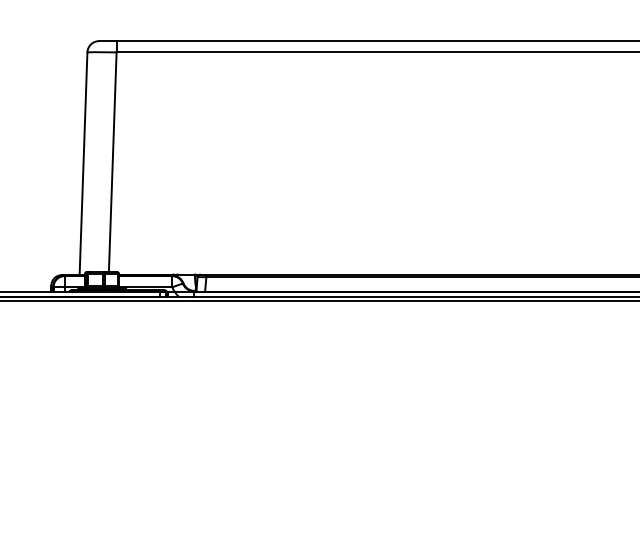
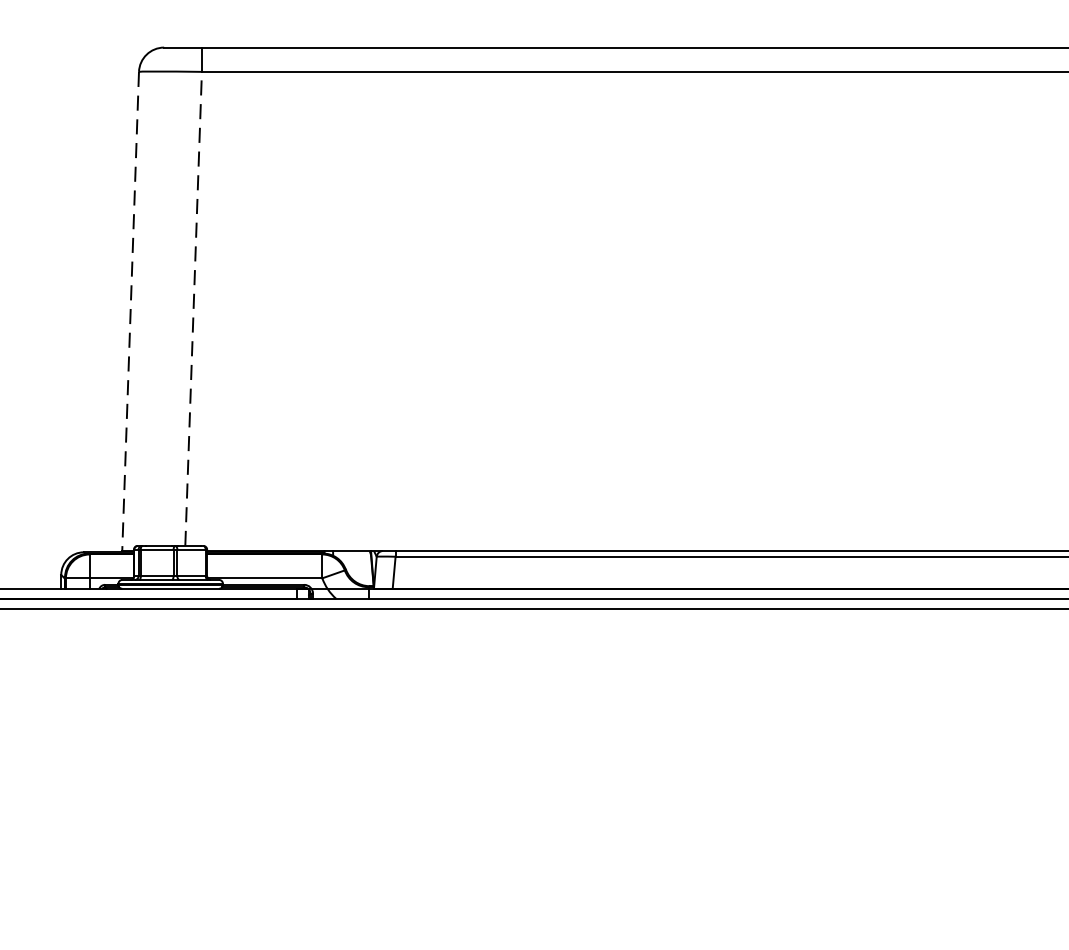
line: (112, 162) -> (193, 309), solid -> dashed
line: (83, 163) -> (130, 311), solid -> dashed

